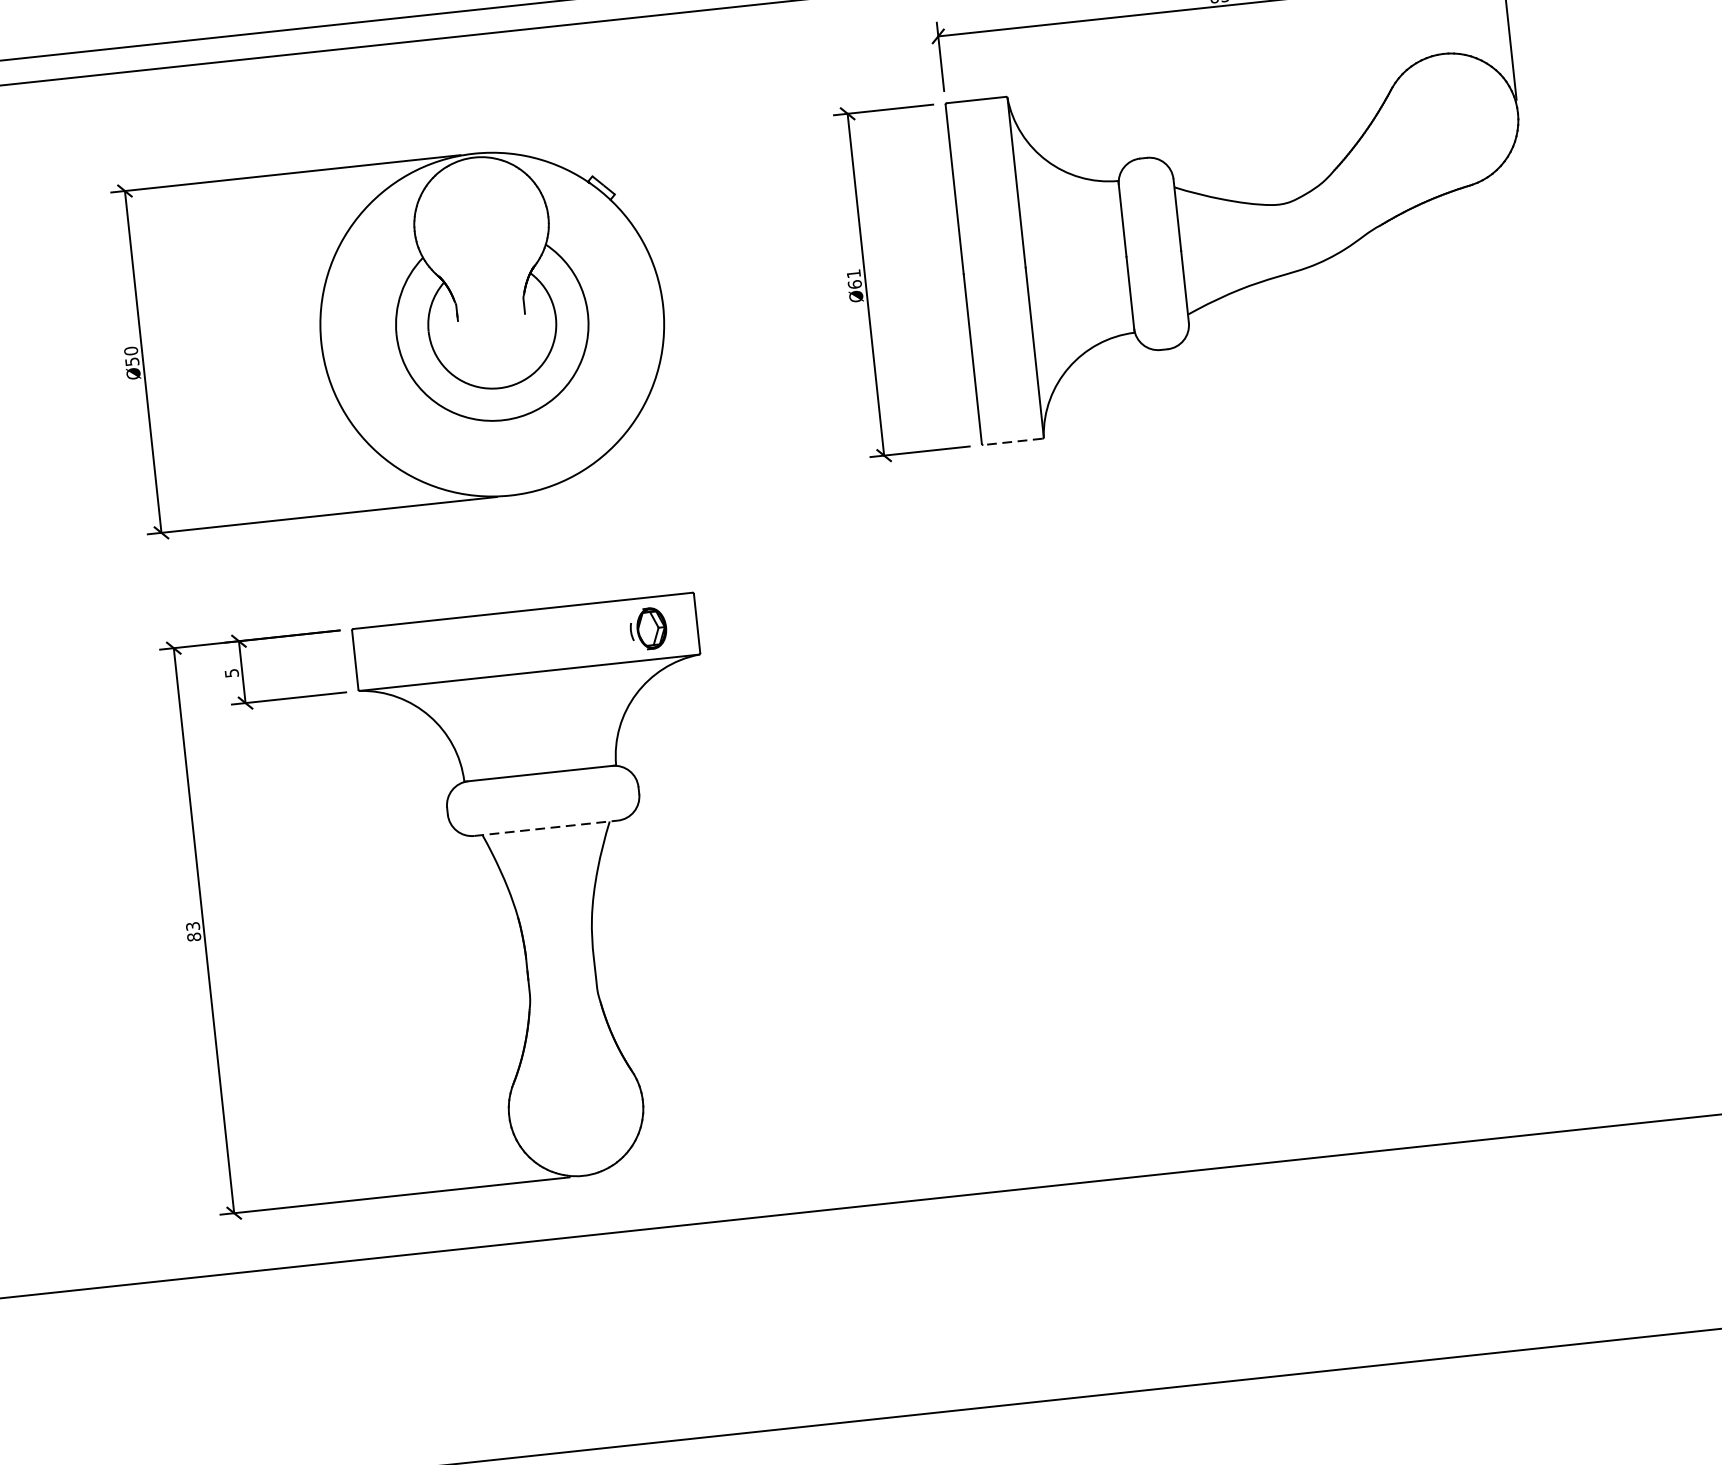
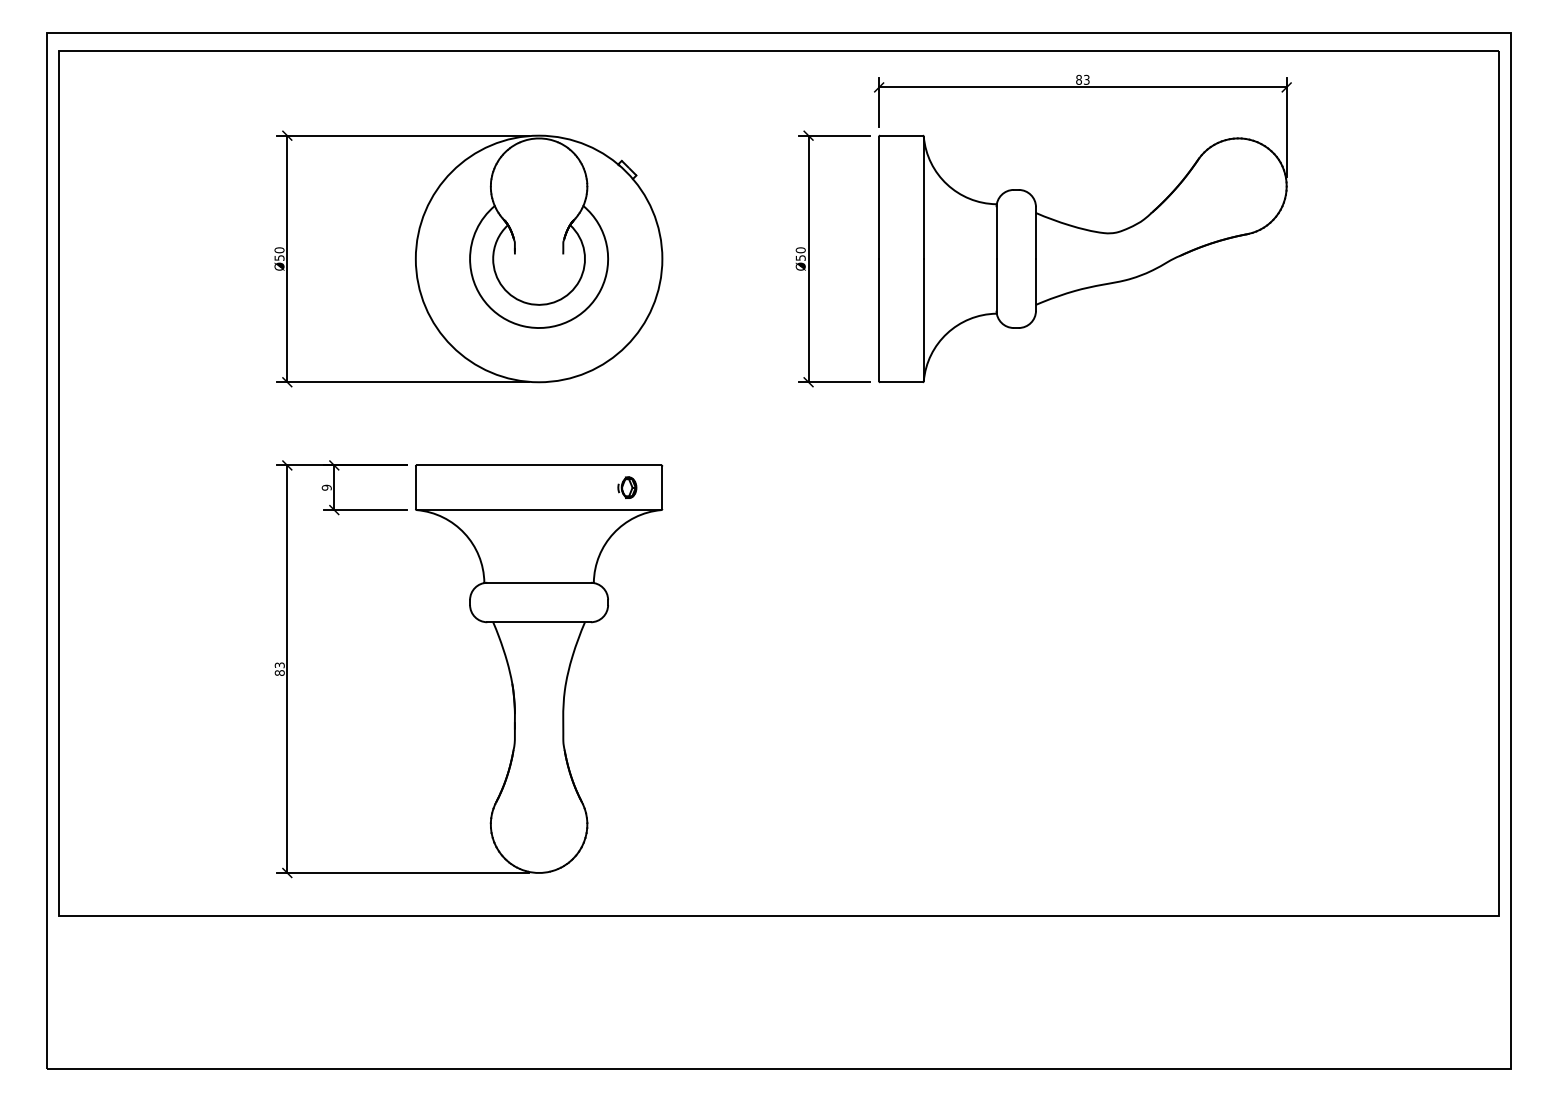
text: (853, 278) -> (800, 253), Ø61 -> Ø50
line: (1011, 442) -> (900, 382), dashed -> solid
part: (648, 628) -> (627, 487), size x0.71
text: (231, 672) -> (326, 487), 5 -> 9
line: (546, 828) -> (539, 622), dashed -> solid

